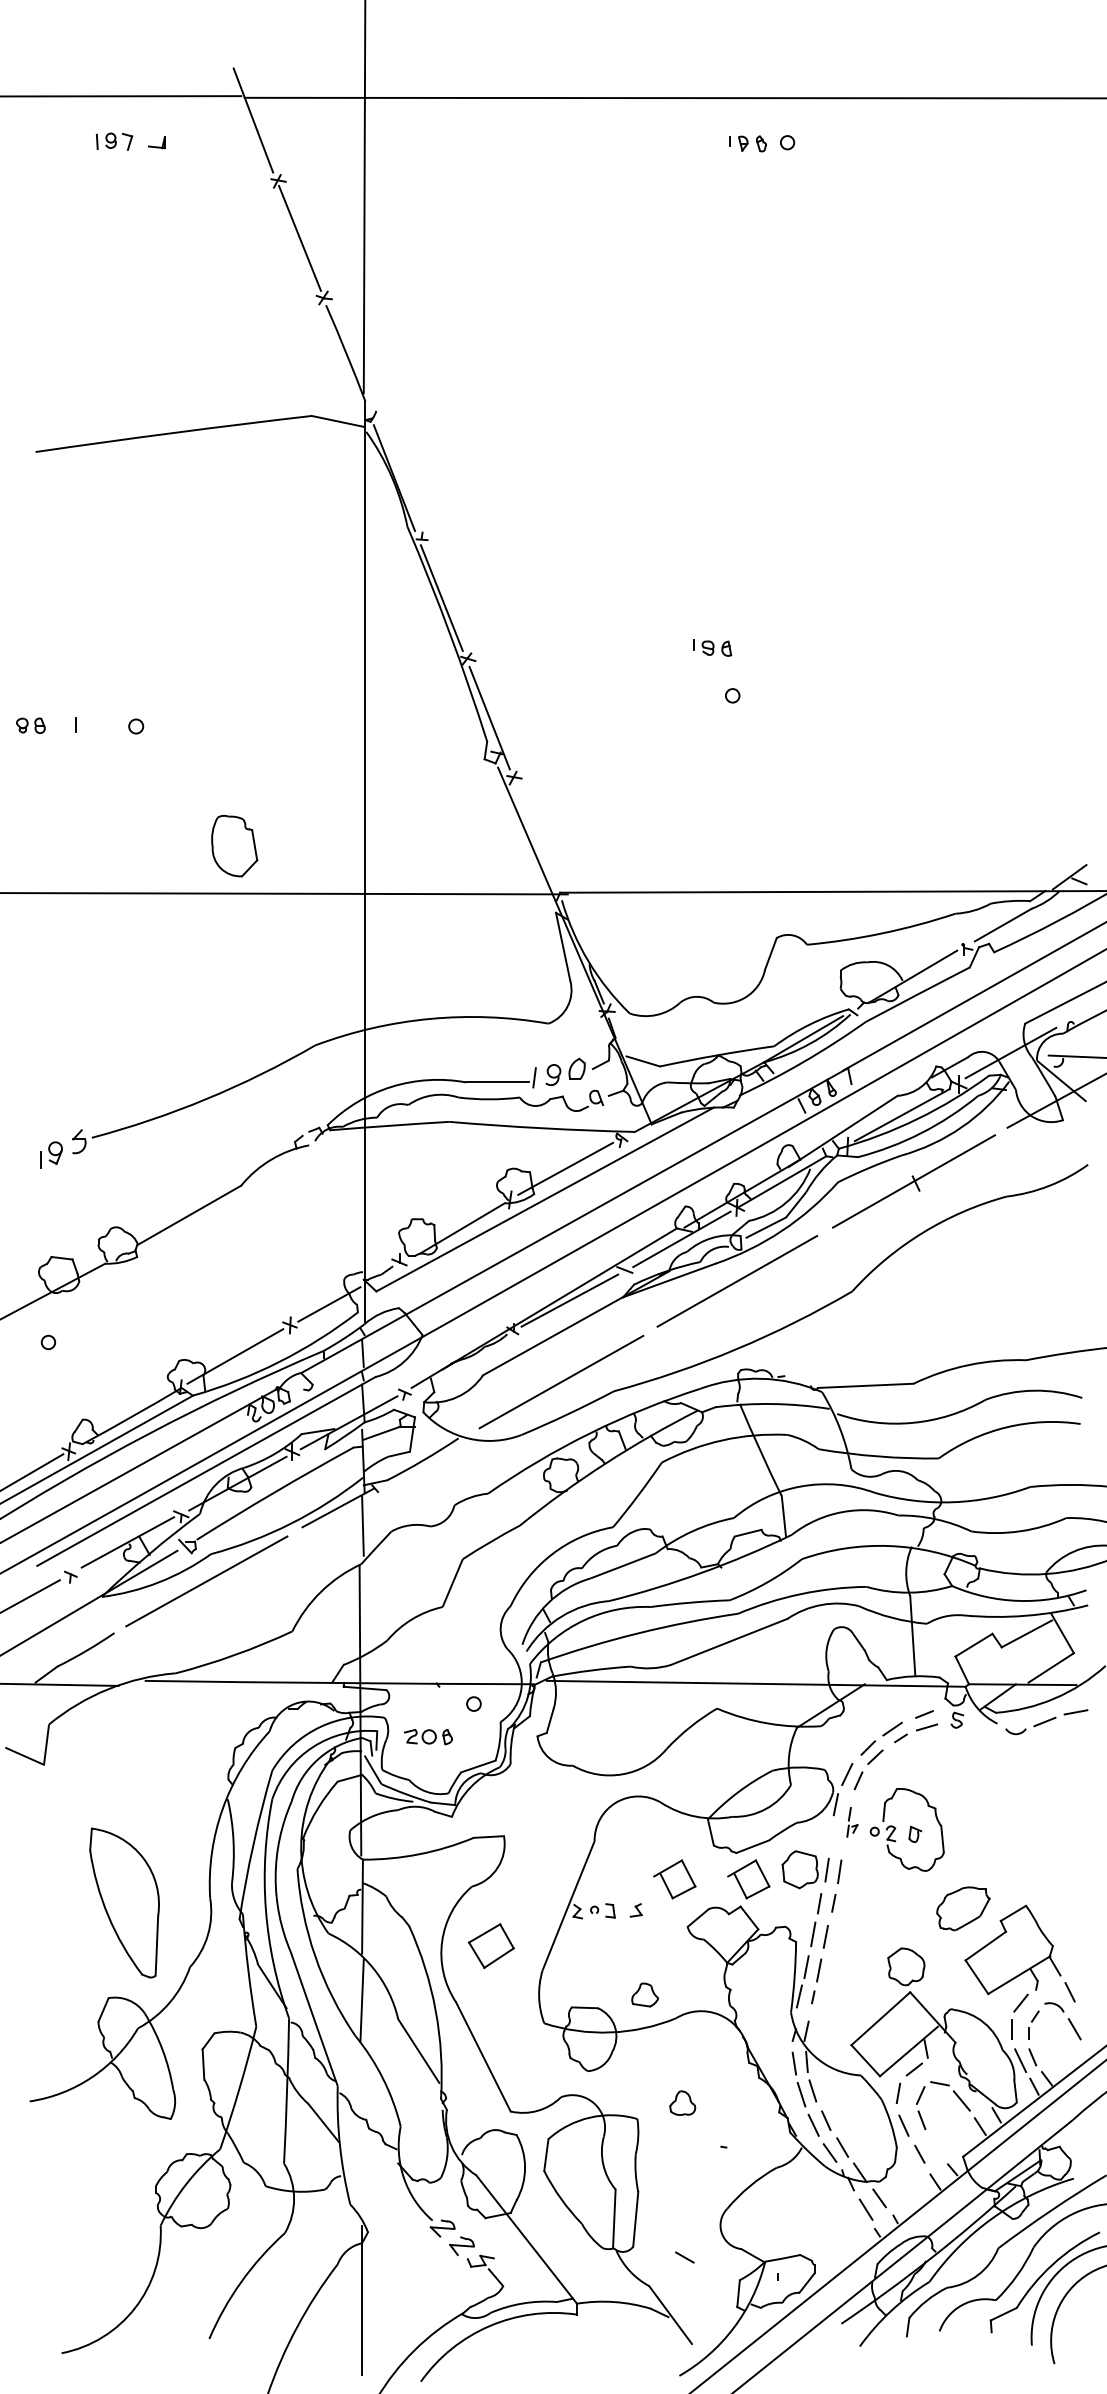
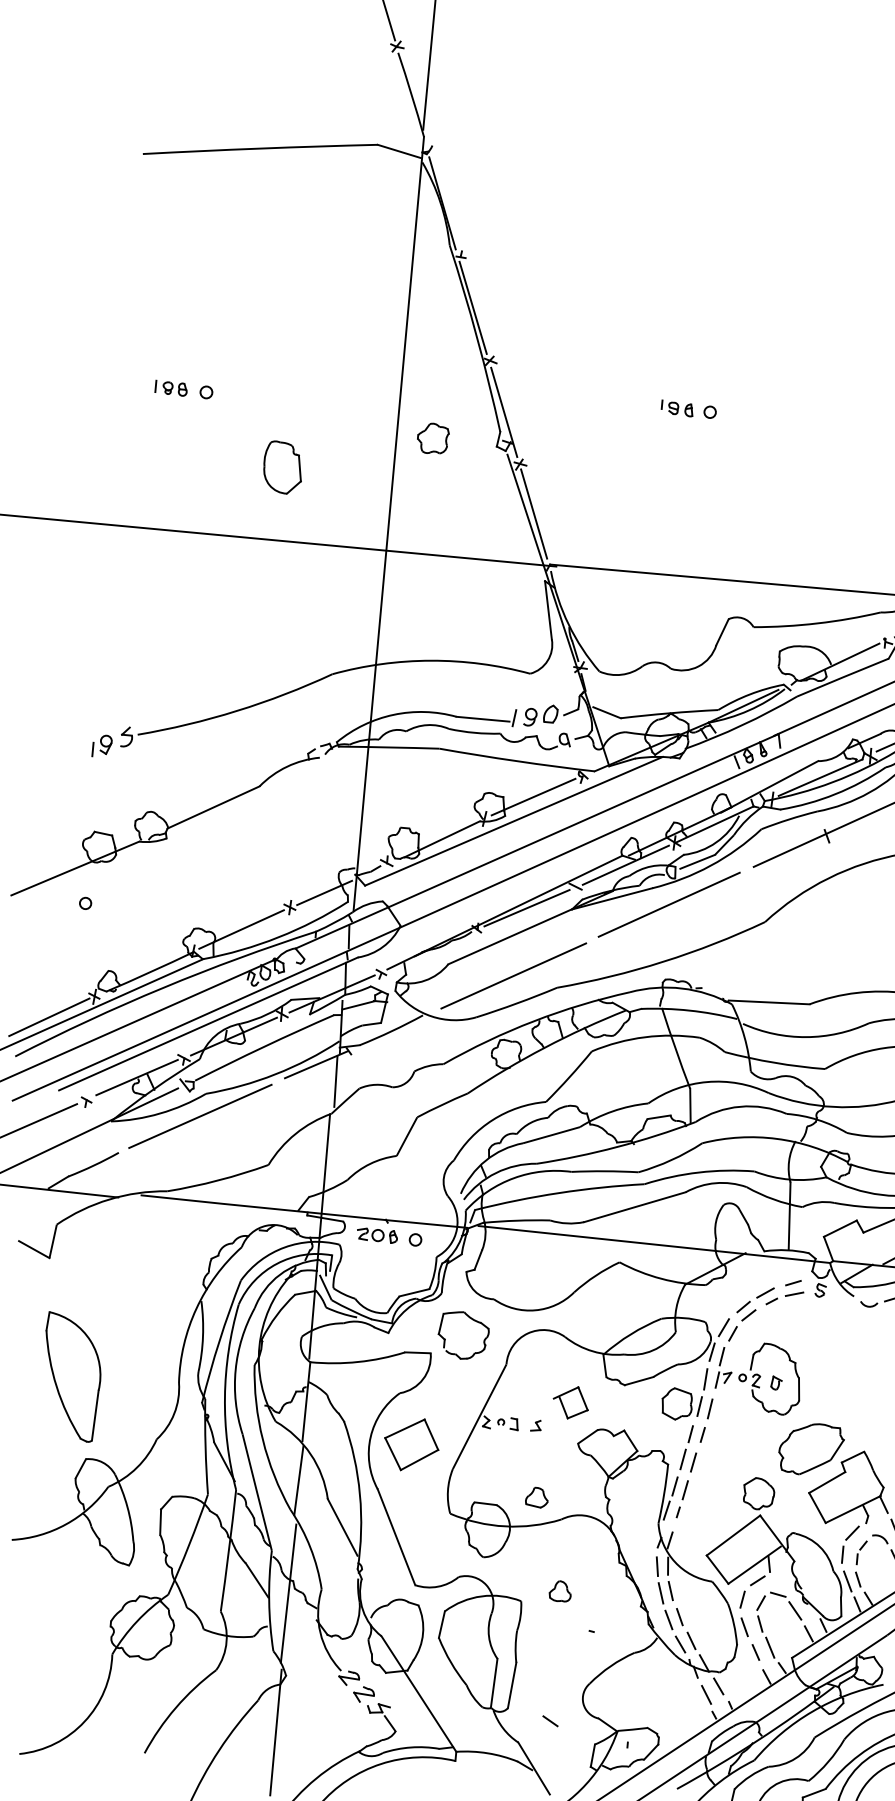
part: (712, 647) -> (677, 408), moved
part: (30, 725) -> (174, 388), moved
part: (408, 756) -> (433, 438), added
line: (535, 834) -> (533, 513), added
part: (234, 845) -> (282, 467), moved
part: (428, 1737) -> (377, 1235), moved
part: (549, 1792) -> (472, 1320), added
part: (852, 1822) -> (724, 1368), size x1.67
line: (831, 1837) -> (705, 1379), added
part: (748, 1879) -> (632, 1408), removed
part: (124, 1902) -> (71, 1376), moved
part: (963, 1908) -> (811, 1449), size x1.43
part: (491, 1945) -> (411, 1444), size x1.43
line: (361, 2134) -> (288, 1593), added
line: (936, 2146) -> (770, 1647), added

